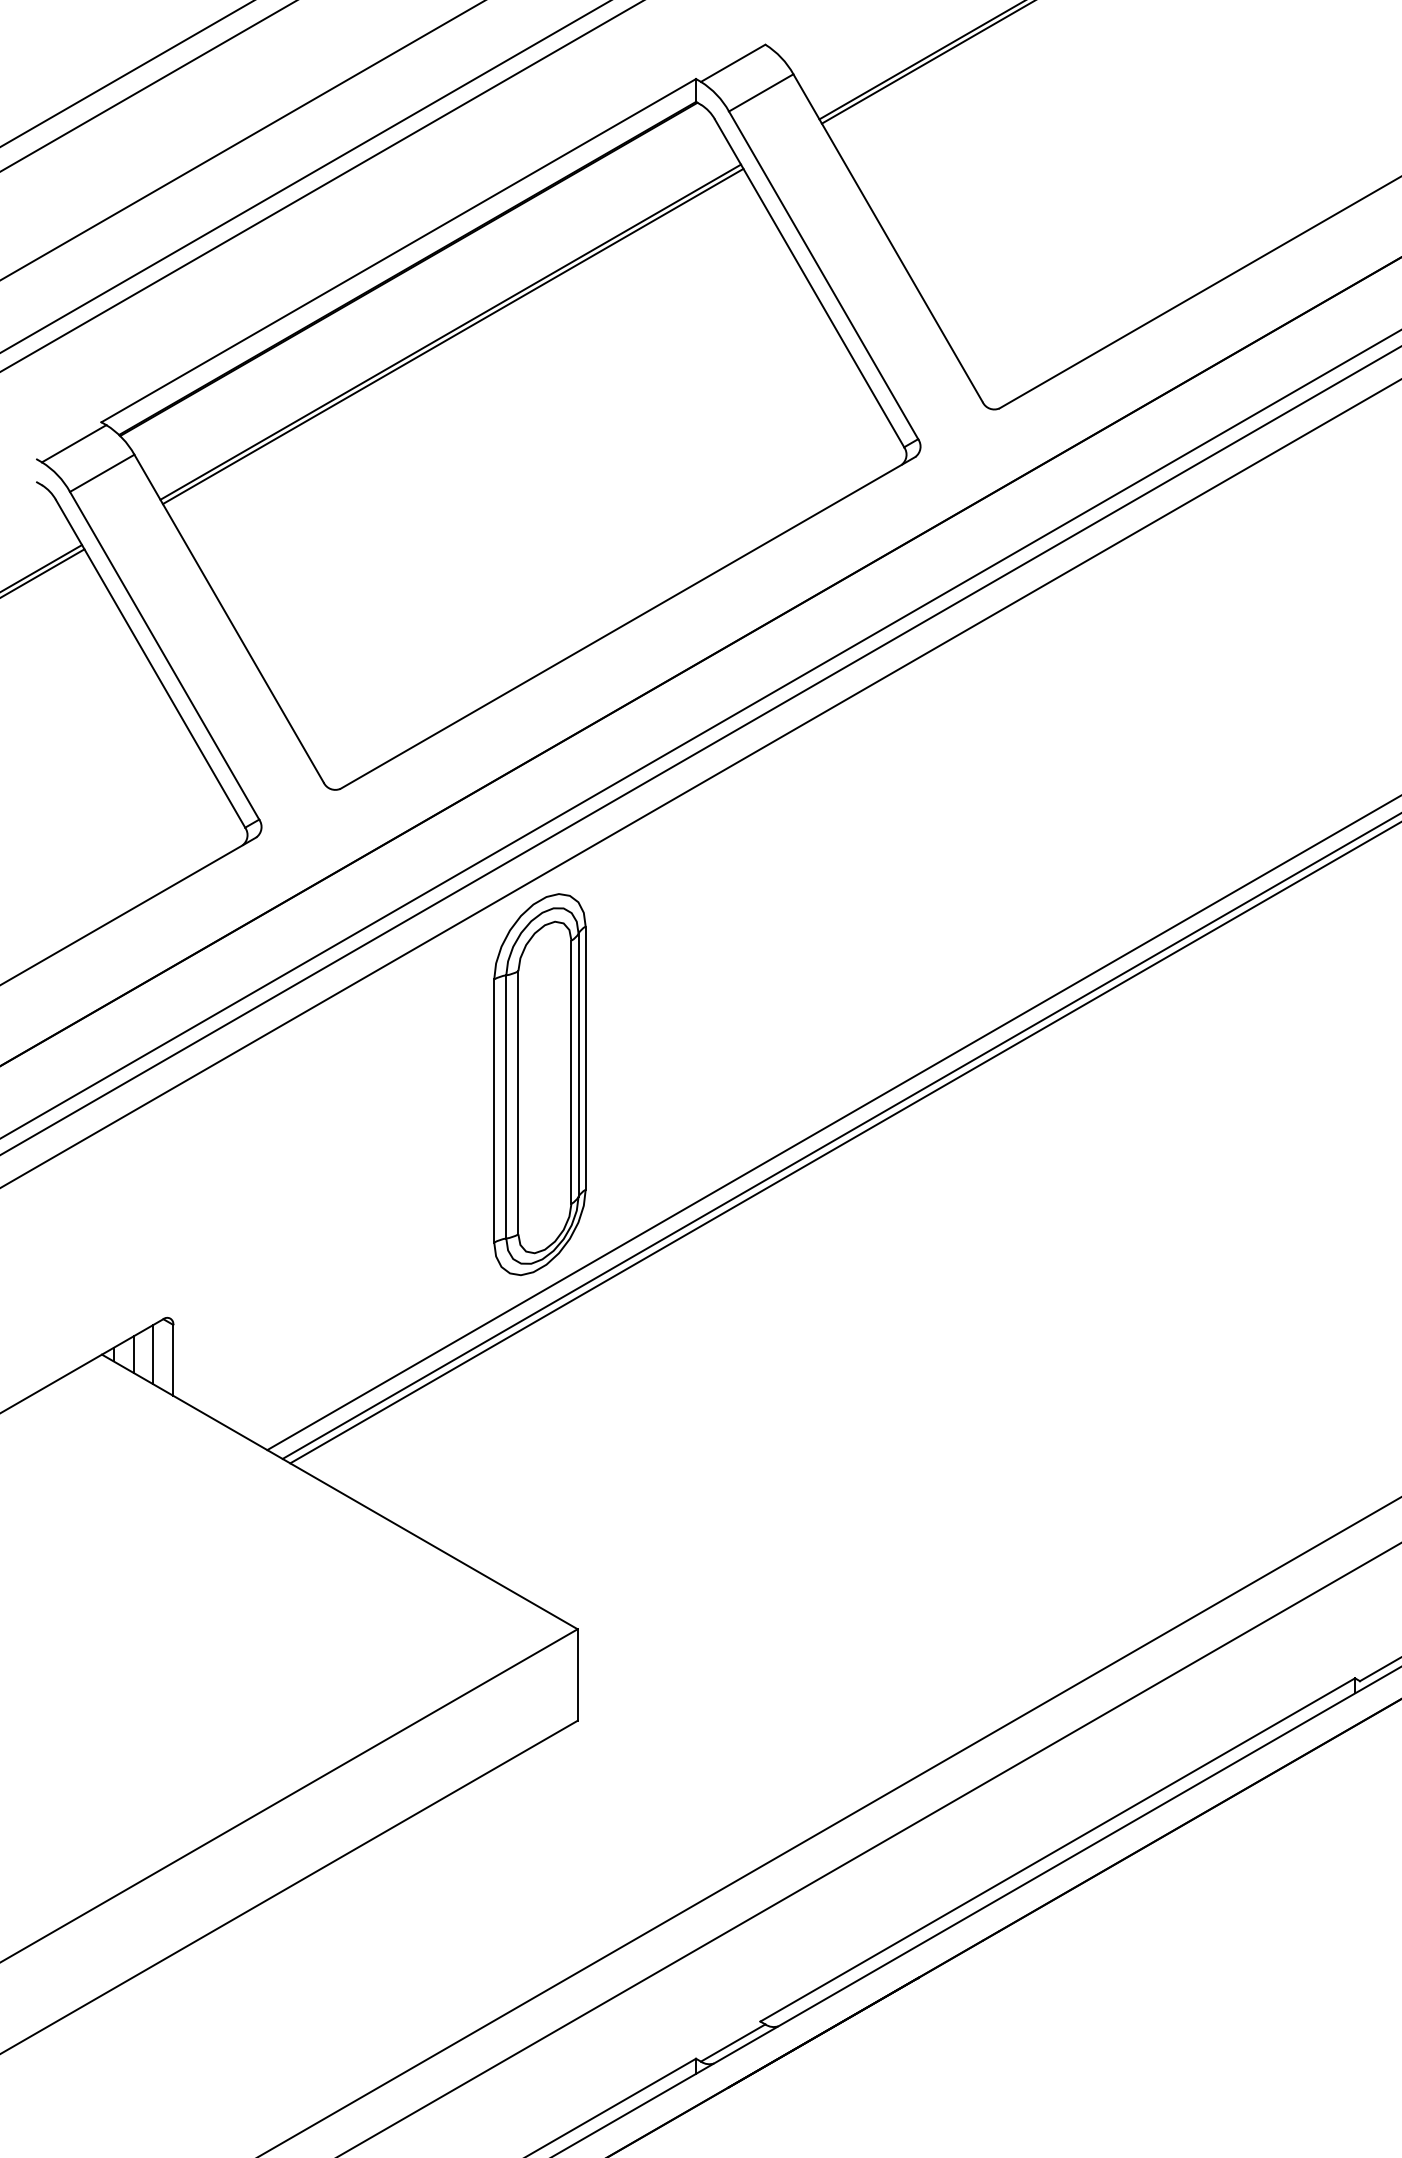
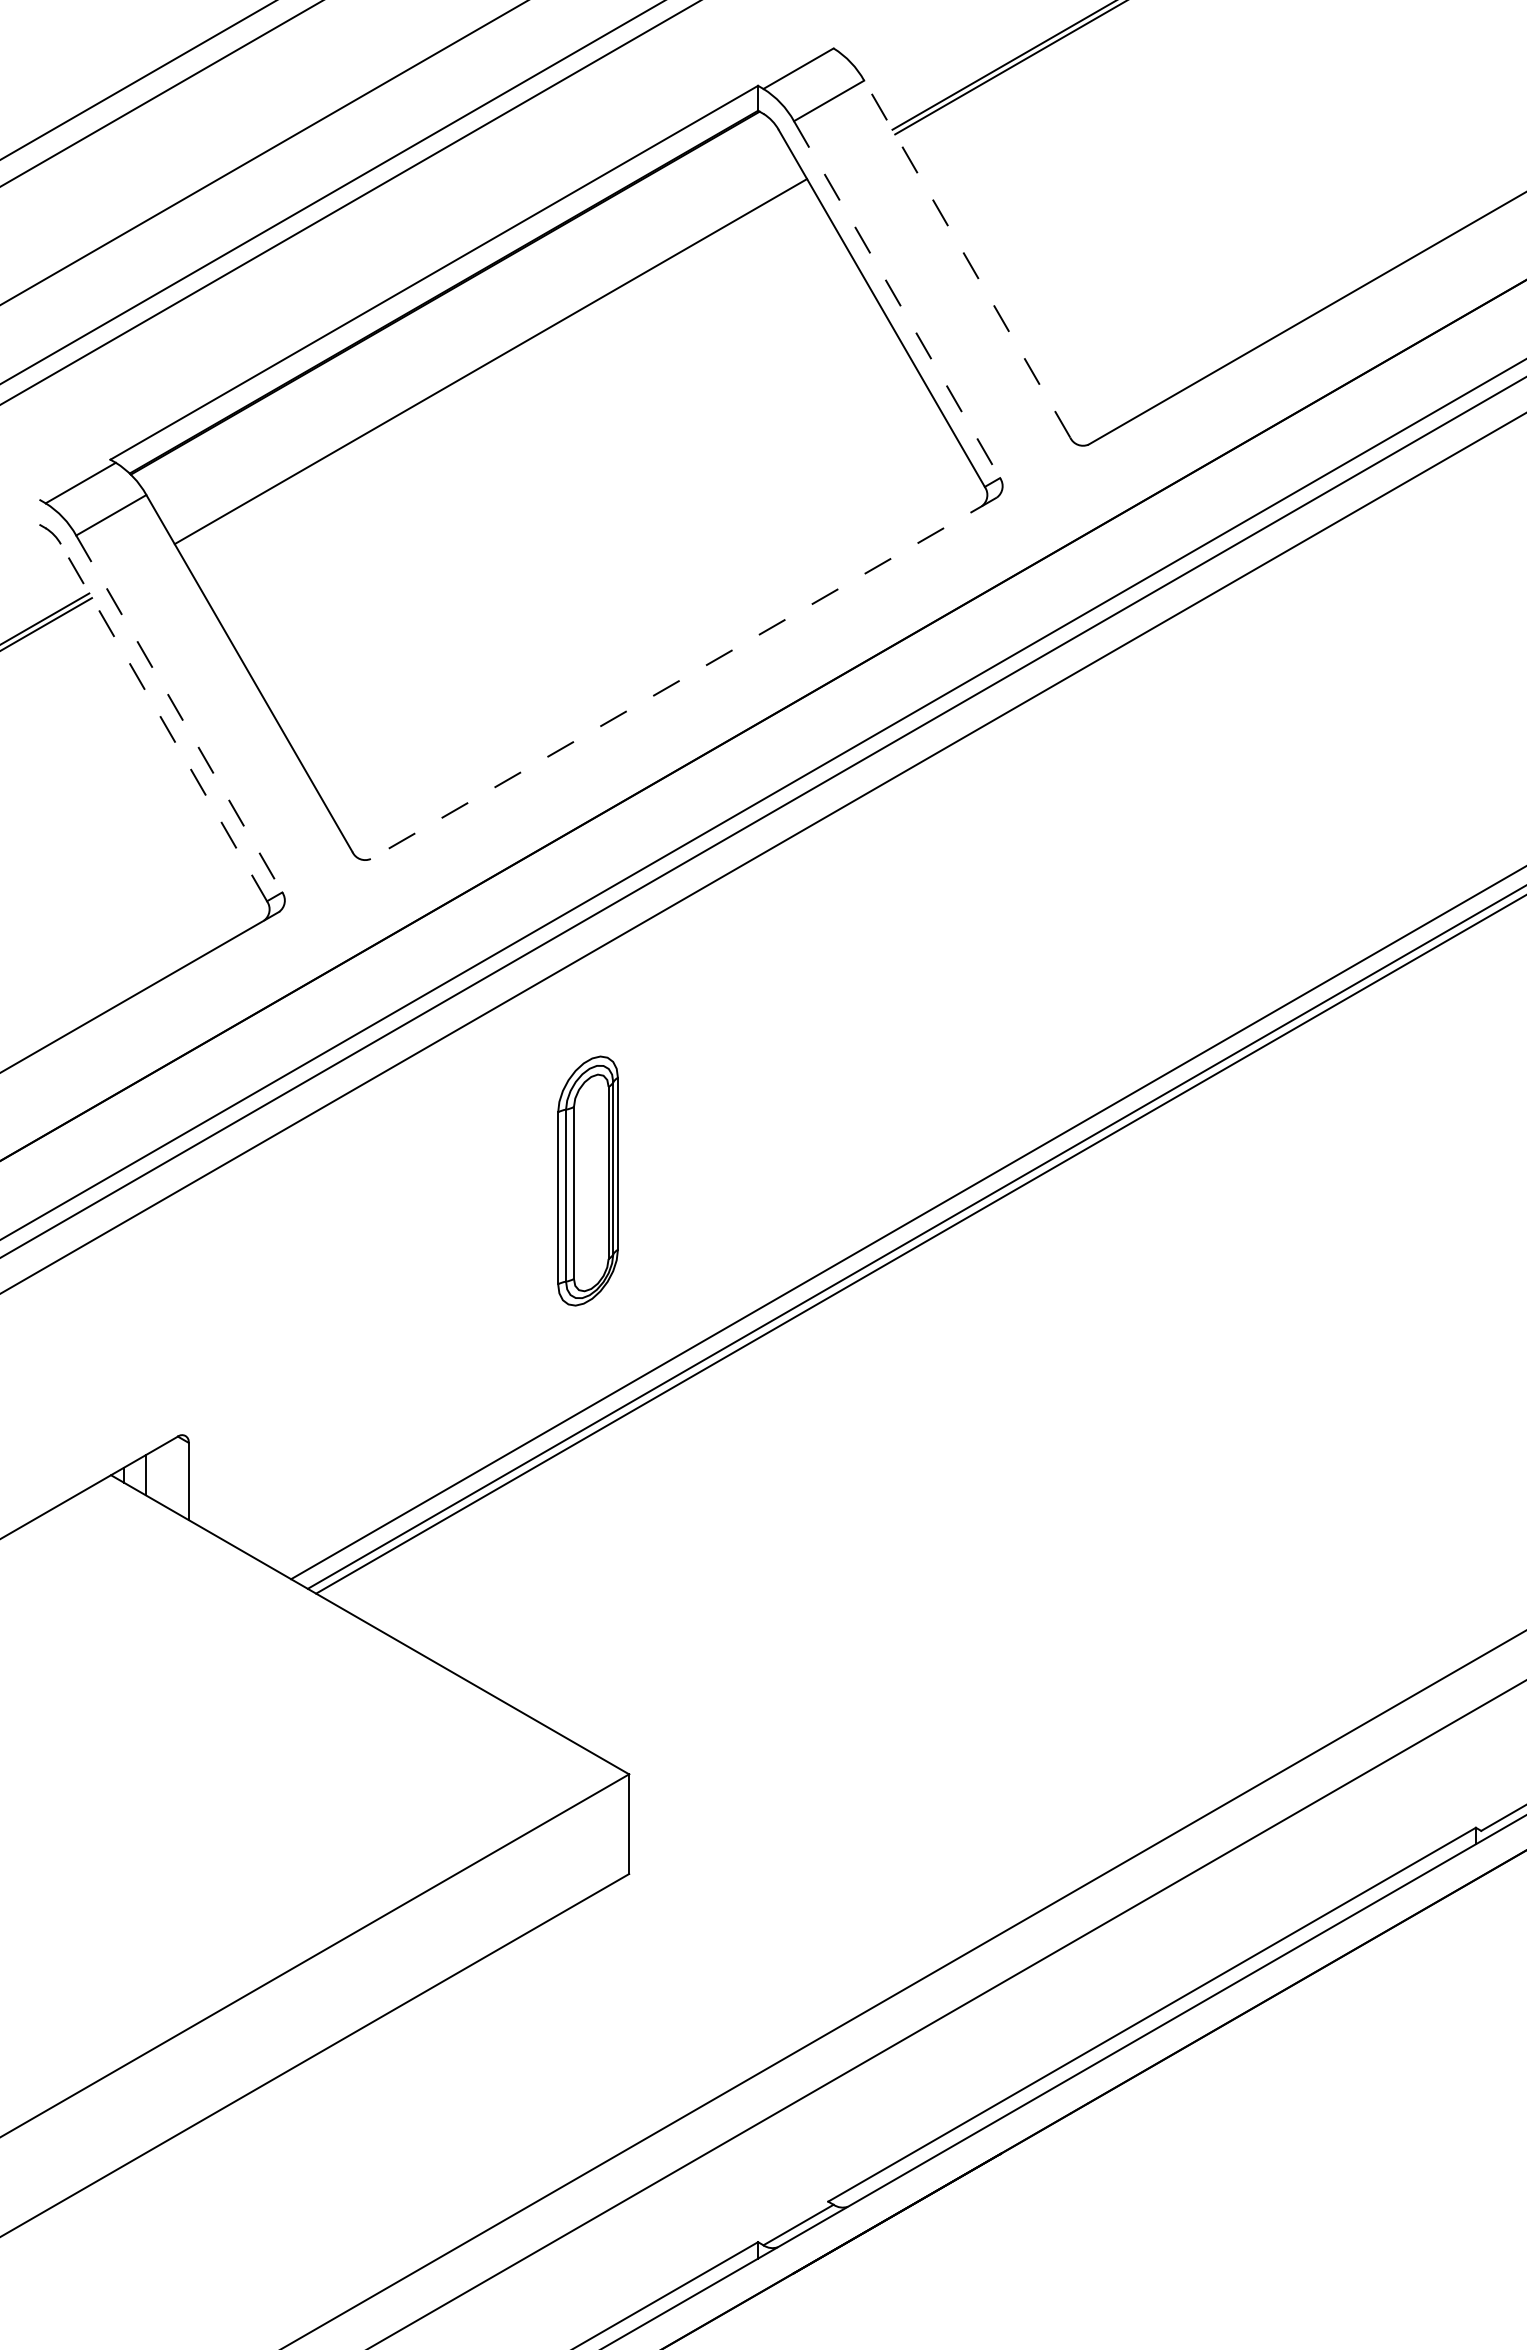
line: (887, 237) -> (966, 258), solid -> dashed
line: (824, 276) -> (897, 300), solid -> dashed
line: (453, 335) -> (493, 365), removed
line: (627, 623) -> (683, 678), solid -> dashed
line: (164, 656) -> (179, 714), solid -> dashed
line: (150, 663) -> (163, 722), solid -> dashed
part: (539, 1084) -> (587, 1180), size x0.6
line: (153, 1353) -> (167, 1474), removed

